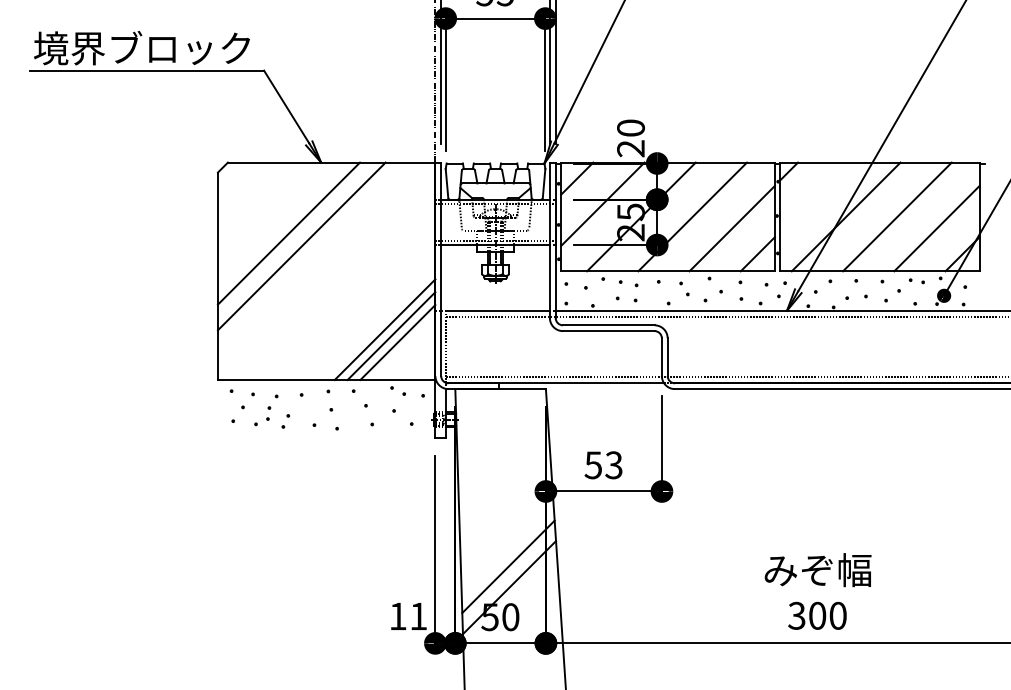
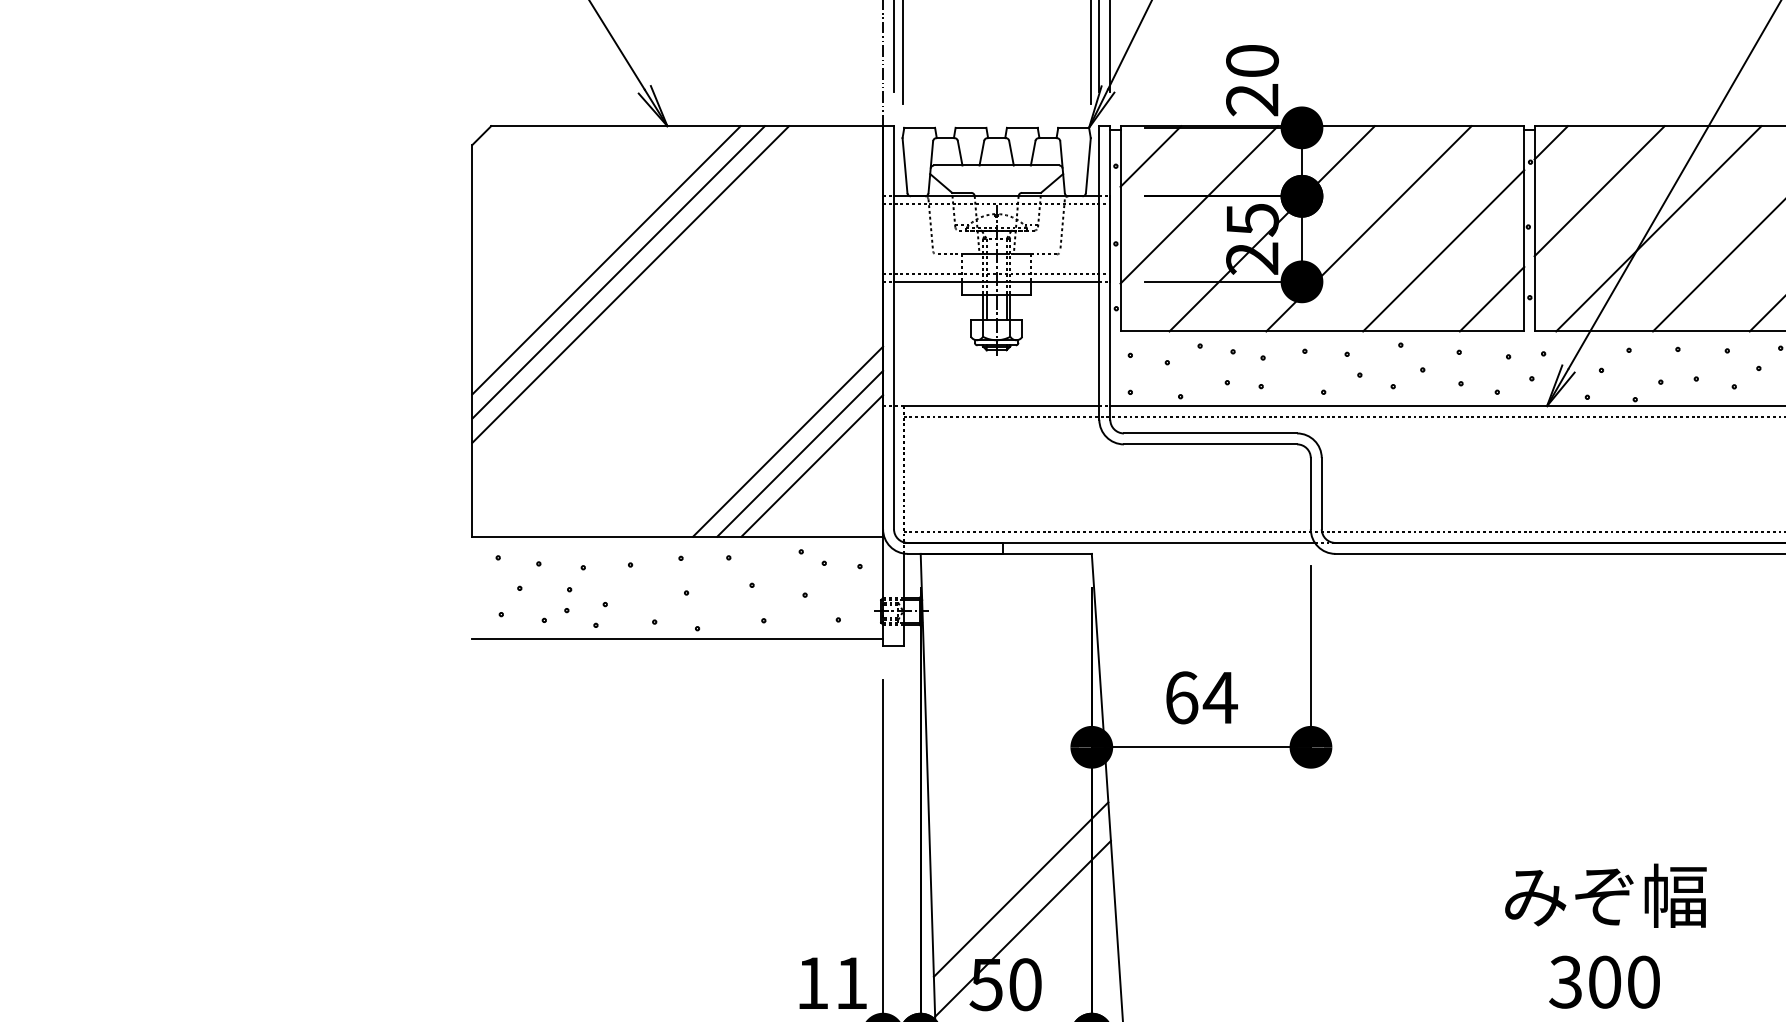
line: (814, 196) -> (1599, 190), added
line: (294, 239) -> (616, 271), added
line: (326, 434) -> (677, 639), added
text: (603, 465) -> (1200, 698), 53 -> 64

